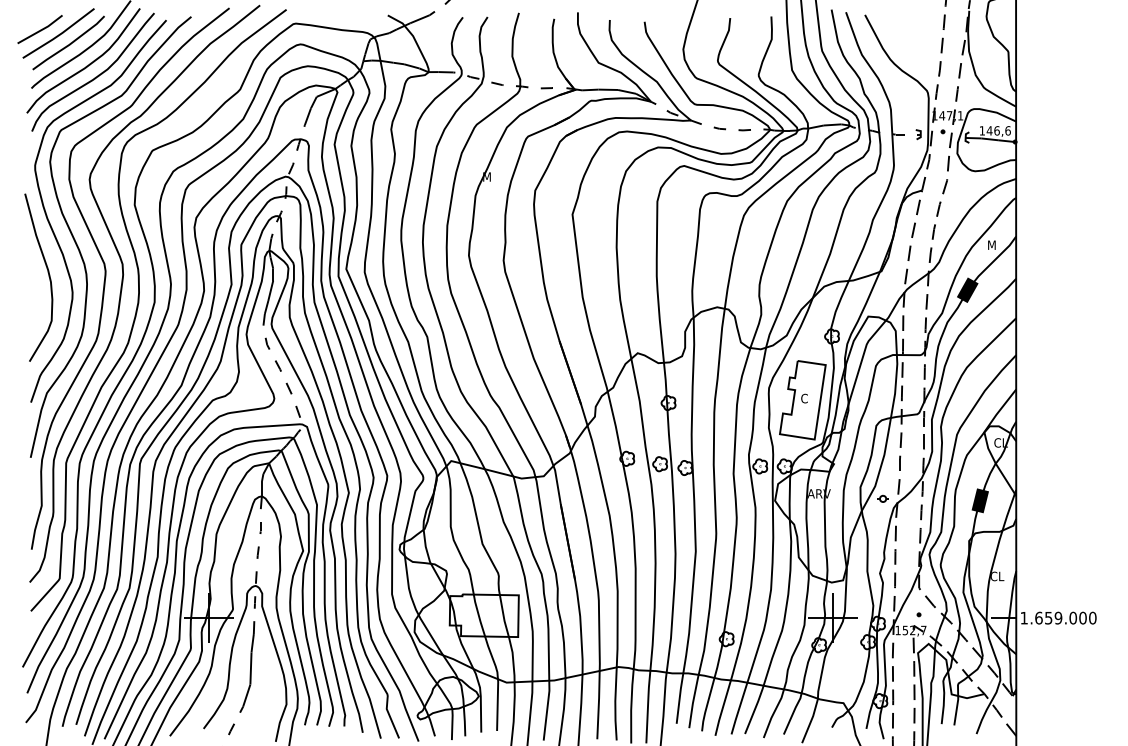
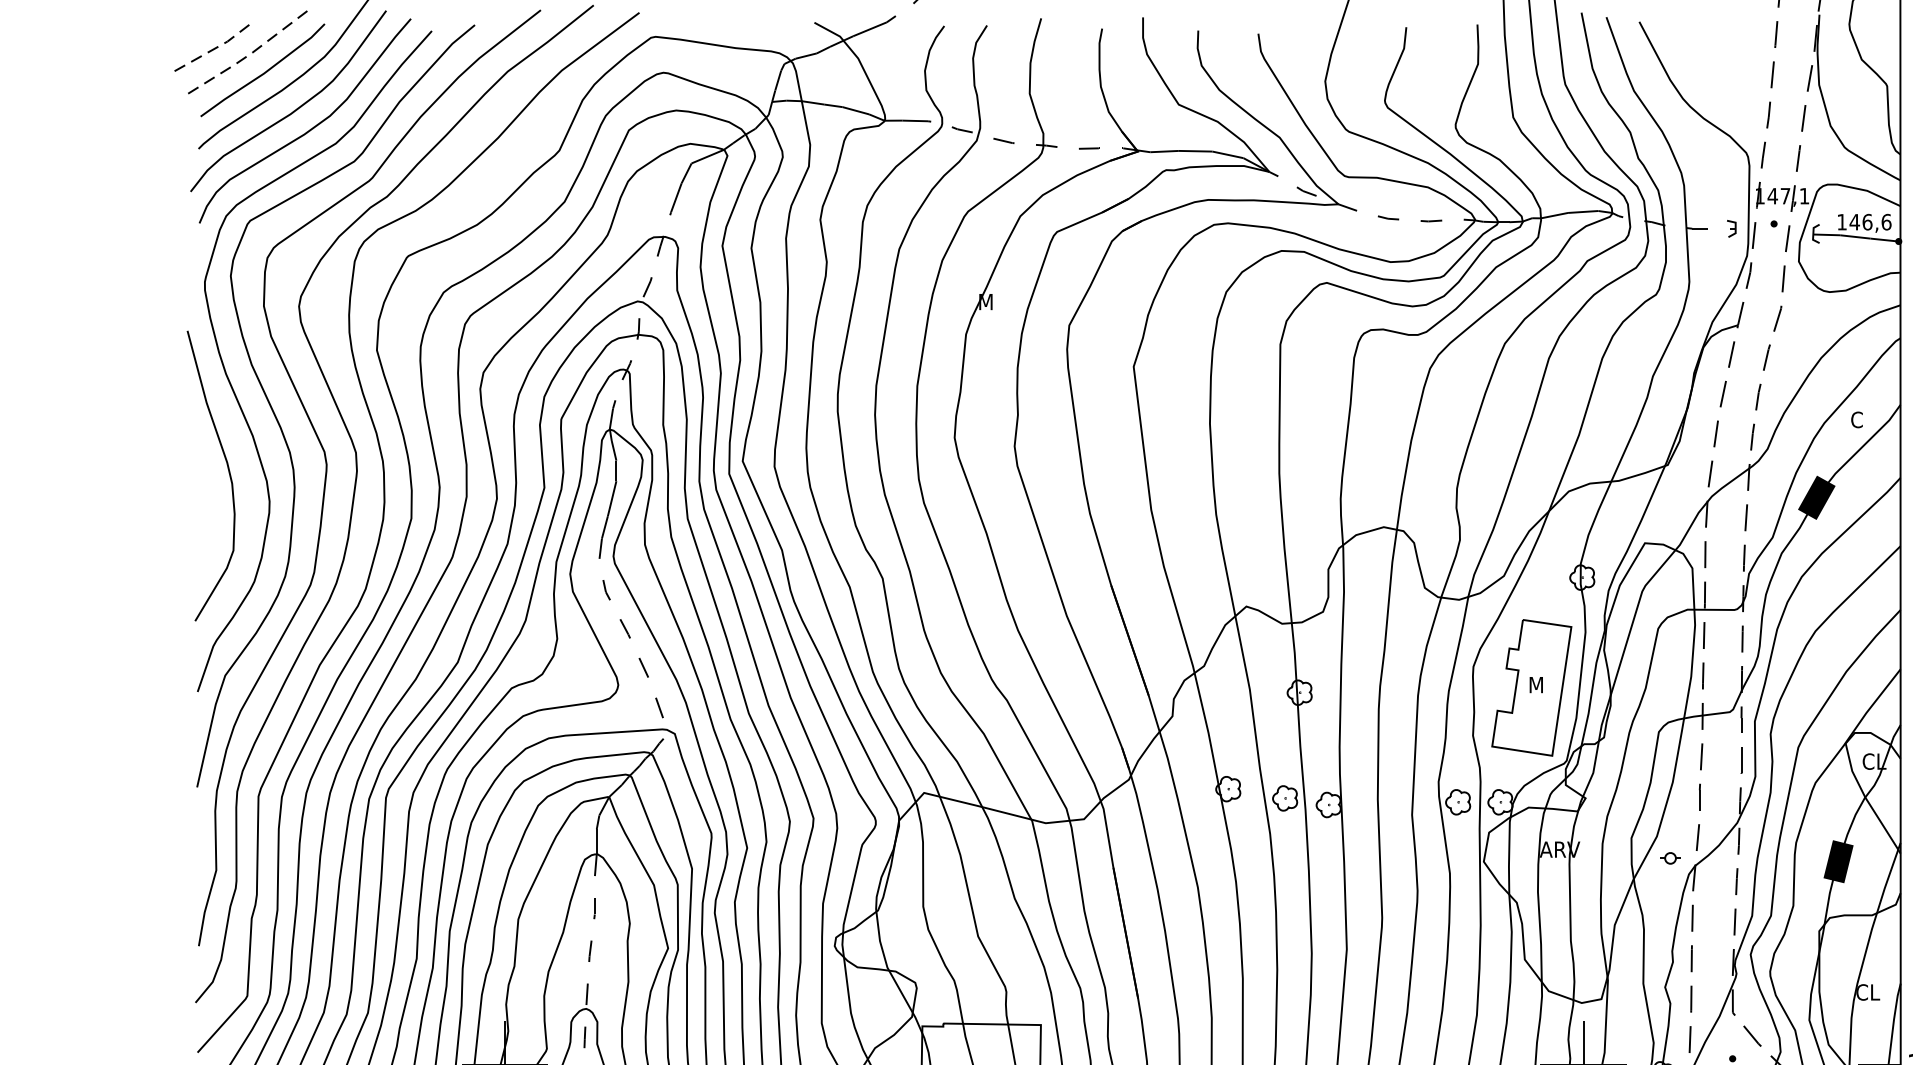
line: (41, 30) -> (215, 48), solid -> dashed
line: (59, 34) -> (246, 55), solid -> dashed
text: (991, 244) -> (1857, 418), M -> C
text: (805, 398) -> (1536, 684), C -> M

